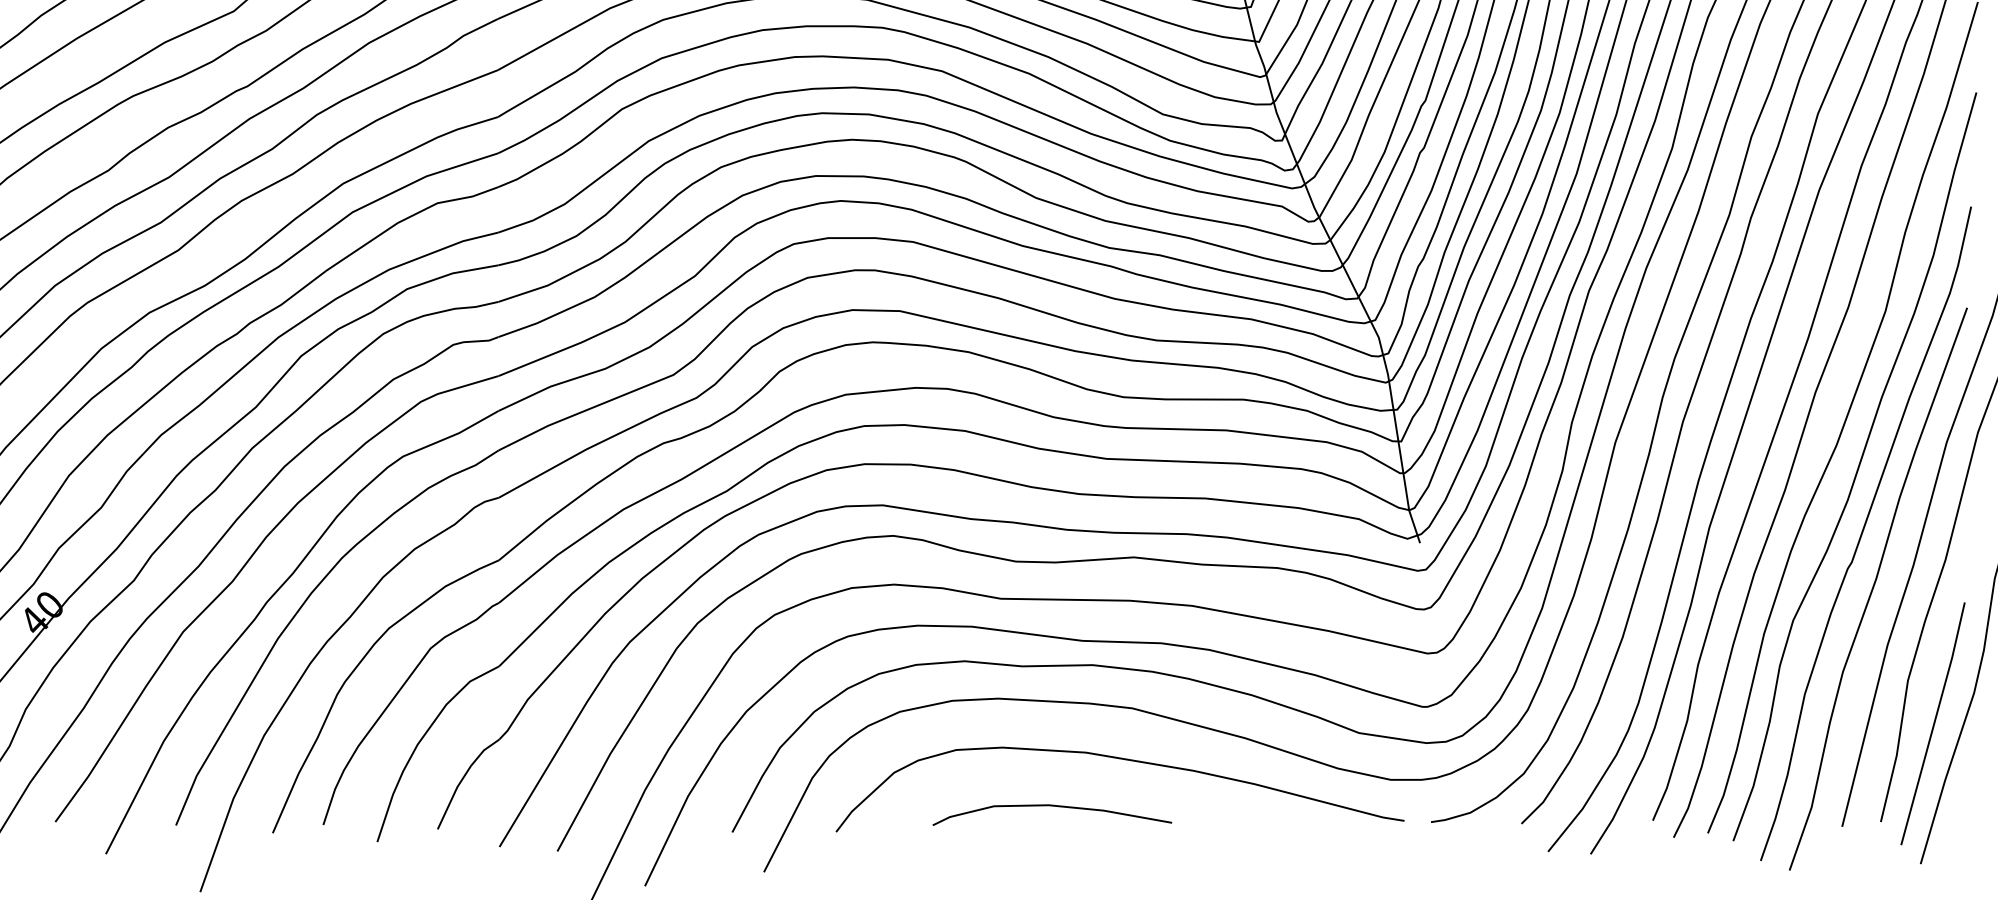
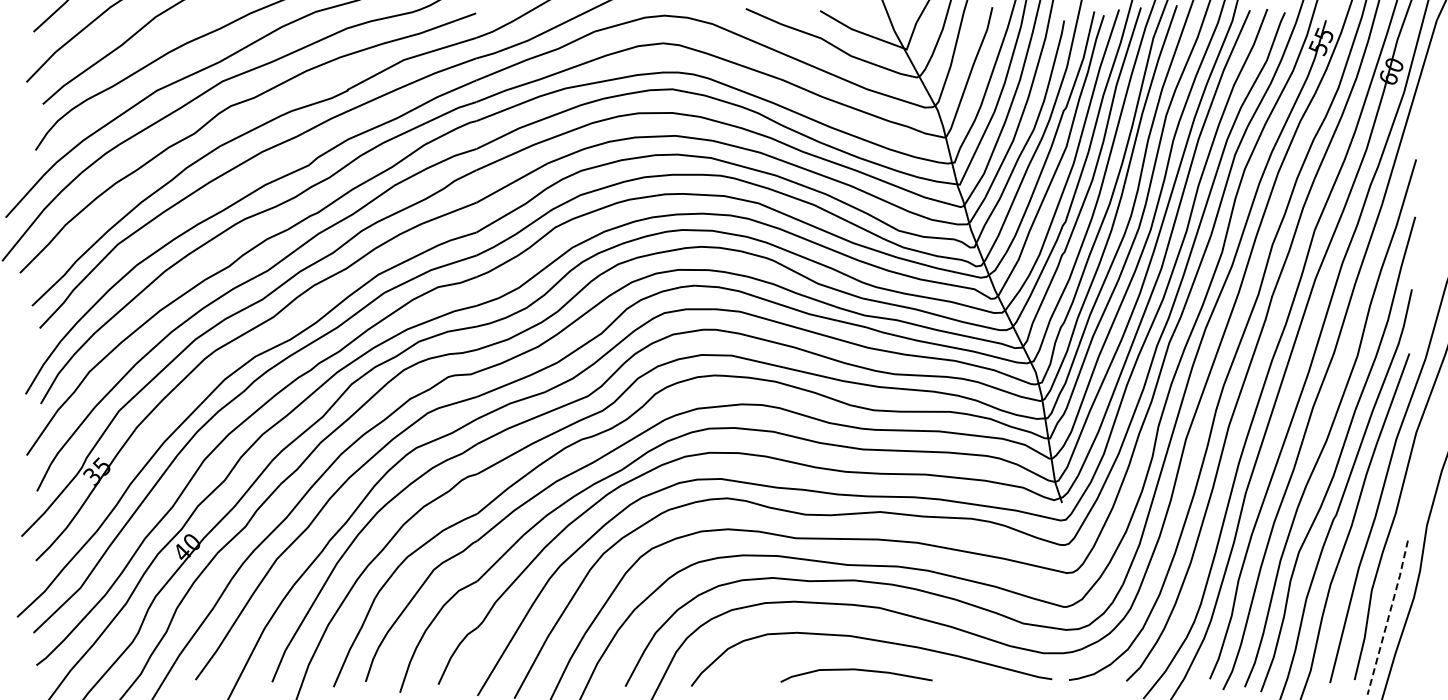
line: (1934, 723) -> (1388, 617), solid -> dashed
curve: (1052, 807) -> (856, 670), moved

